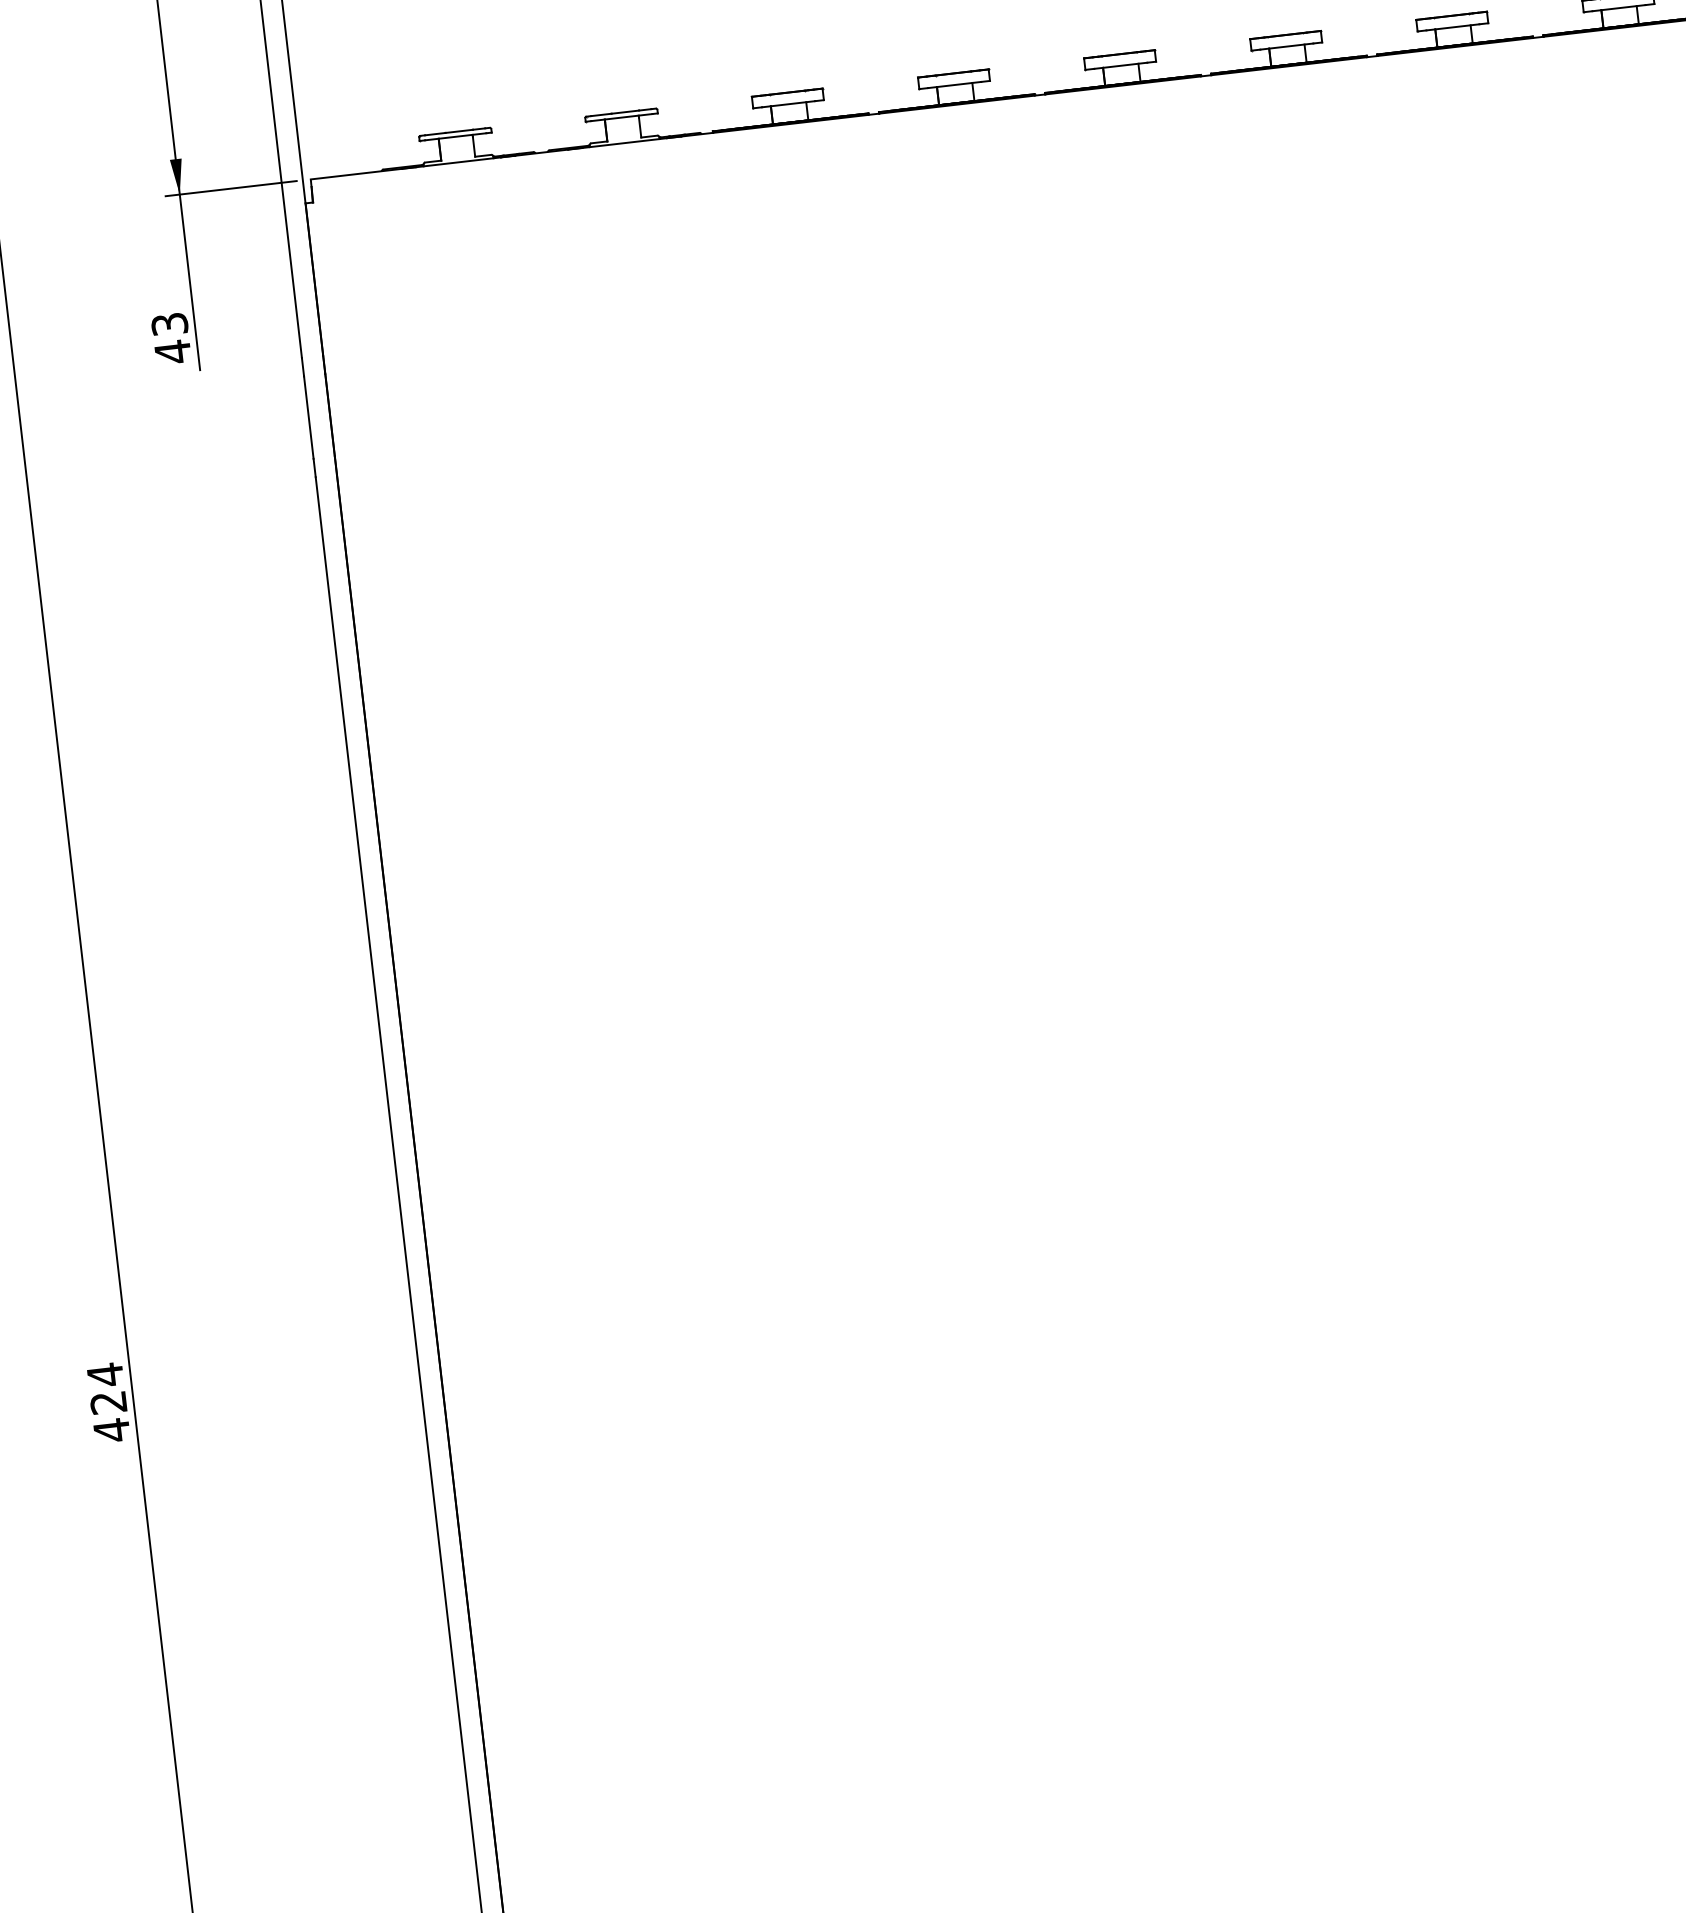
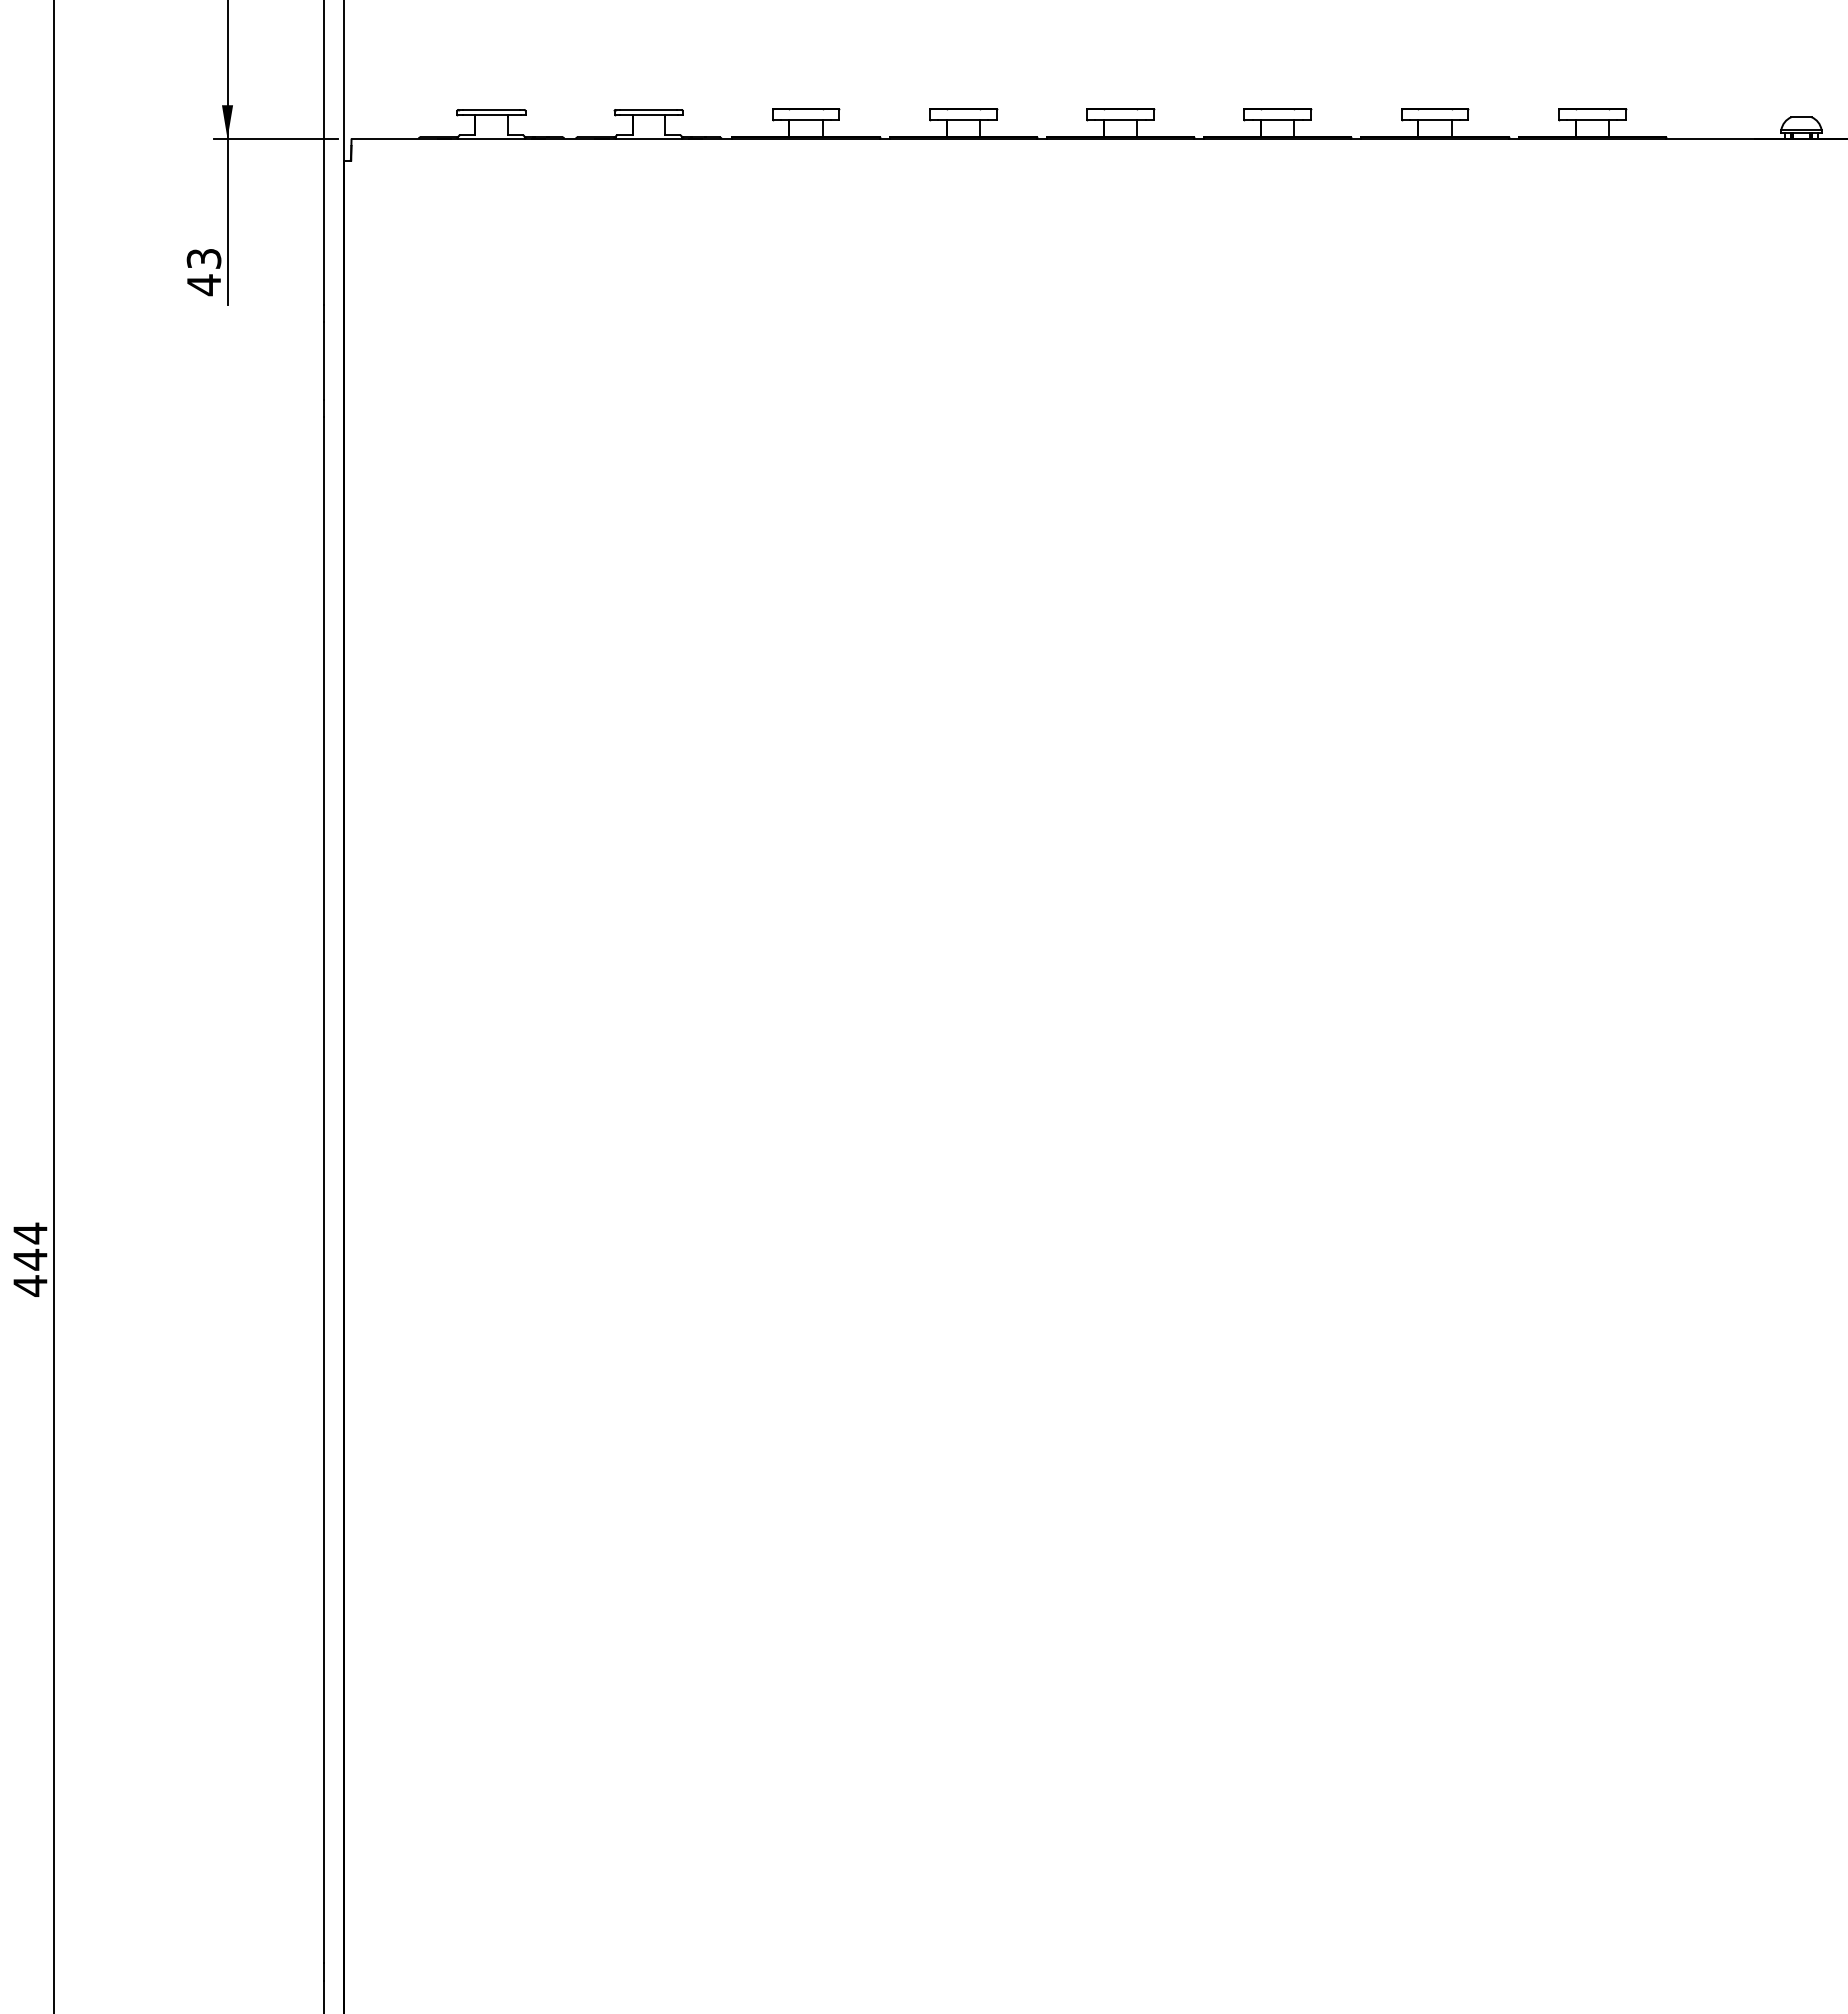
text: (108, 1402) -> (30, 1259), 424 -> 444

